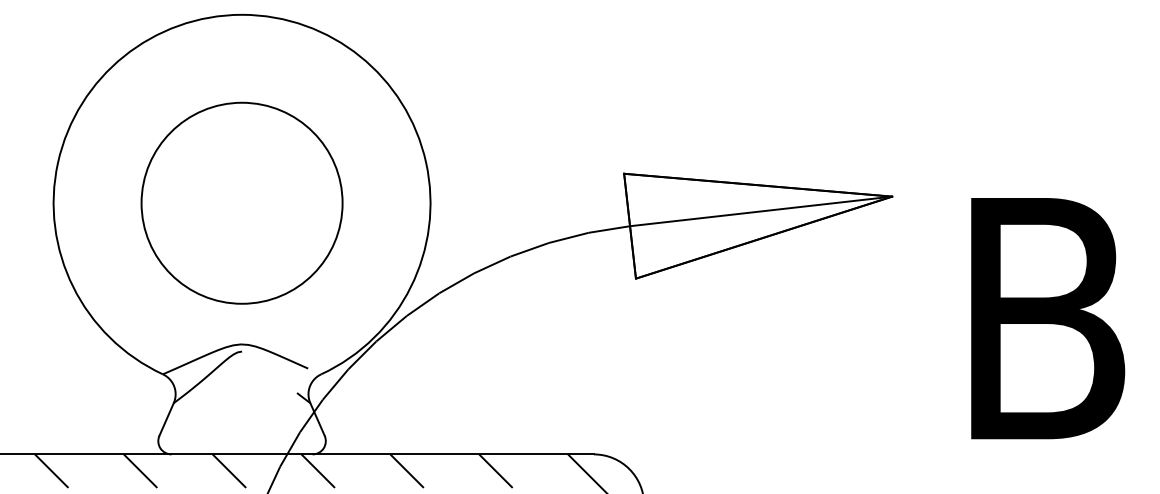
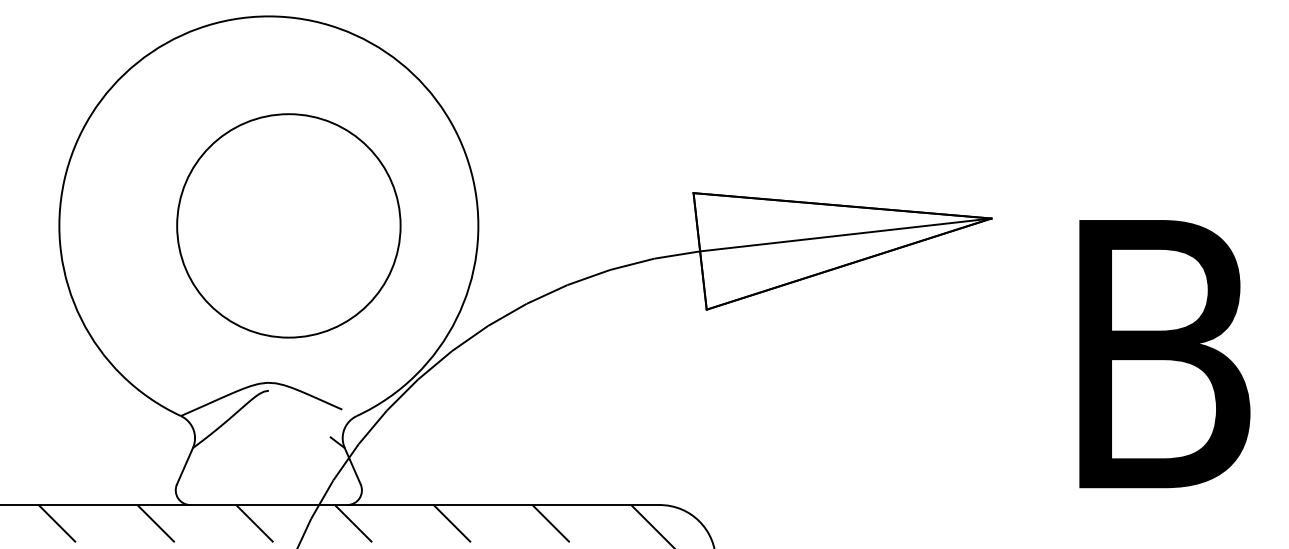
circle: (241, 202) -> (288, 225), moved

